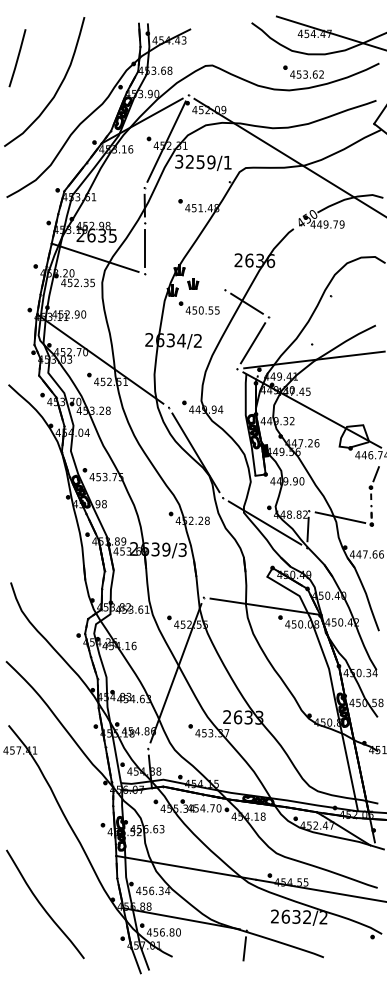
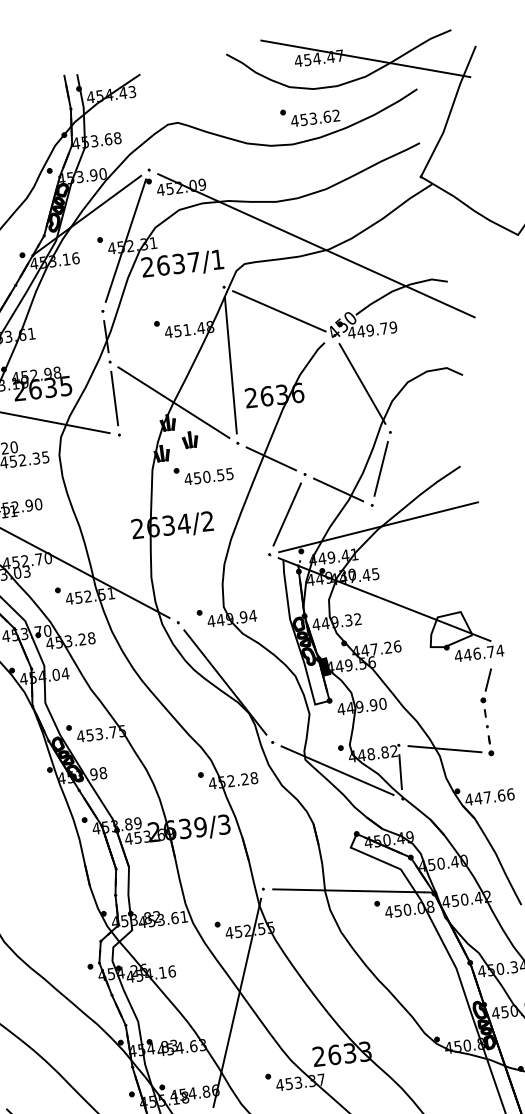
text: (195, 161) -> (171, 263), 3259/1 -> 2637/1
line: (265, 203) -> (279, 311), added
line: (227, 235) -> (230, 364), added
line: (185, 256) -> (174, 402), added
line: (315, 260) -> (361, 384), added
line: (321, 320) -> (381, 469), added
line: (290, 330) -> (338, 489), added

